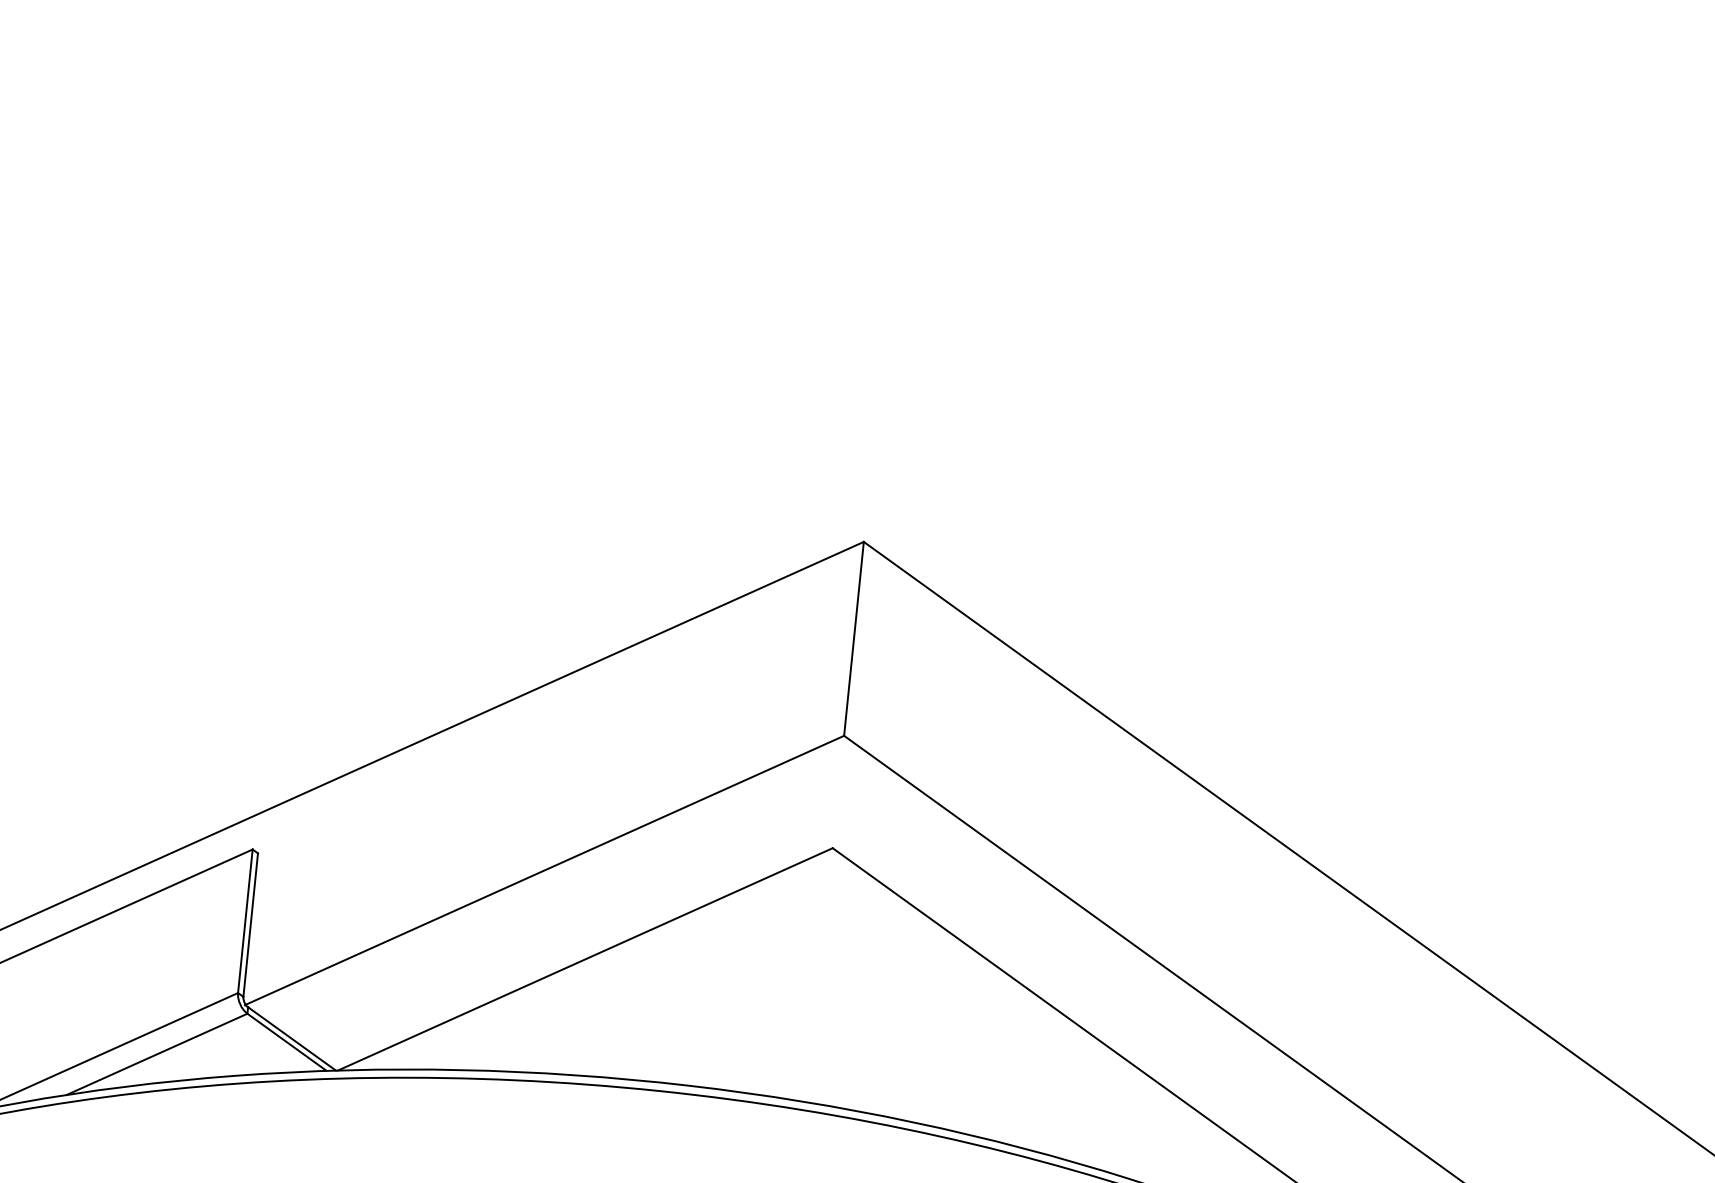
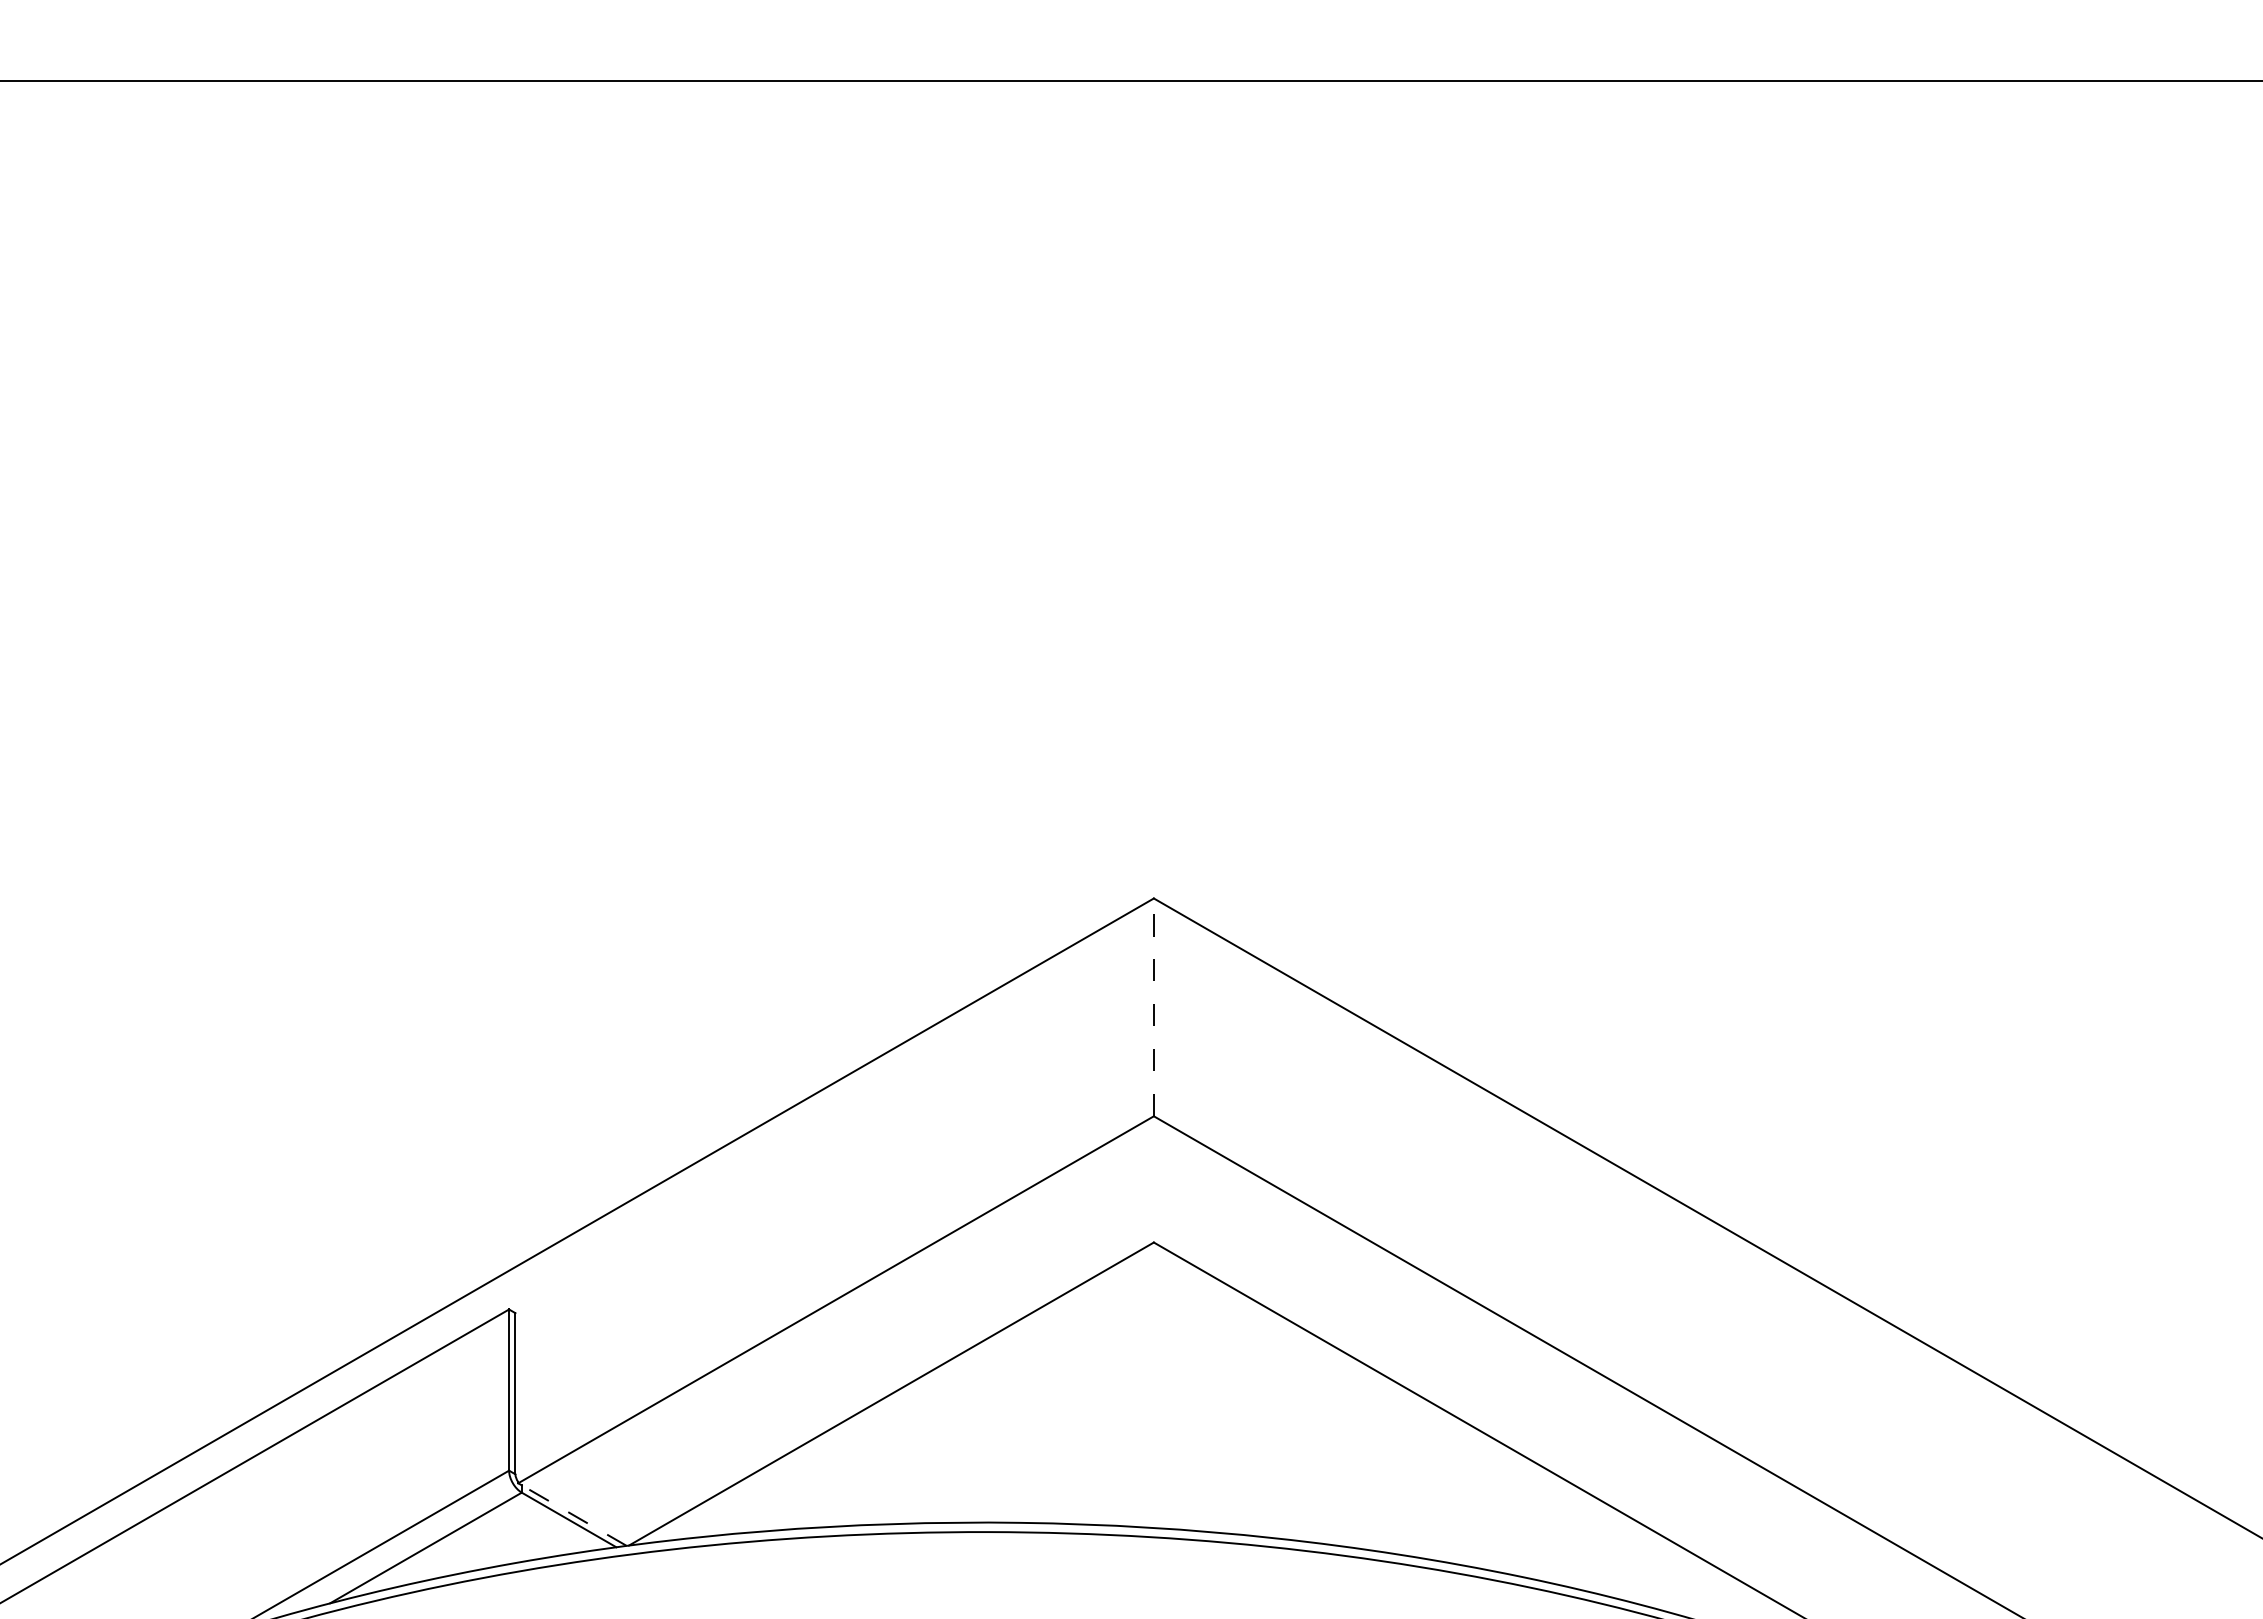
line: (853, 638) -> (1153, 1007), solid -> dashed
line: (292, 1038) -> (574, 1515), solid -> dashed

